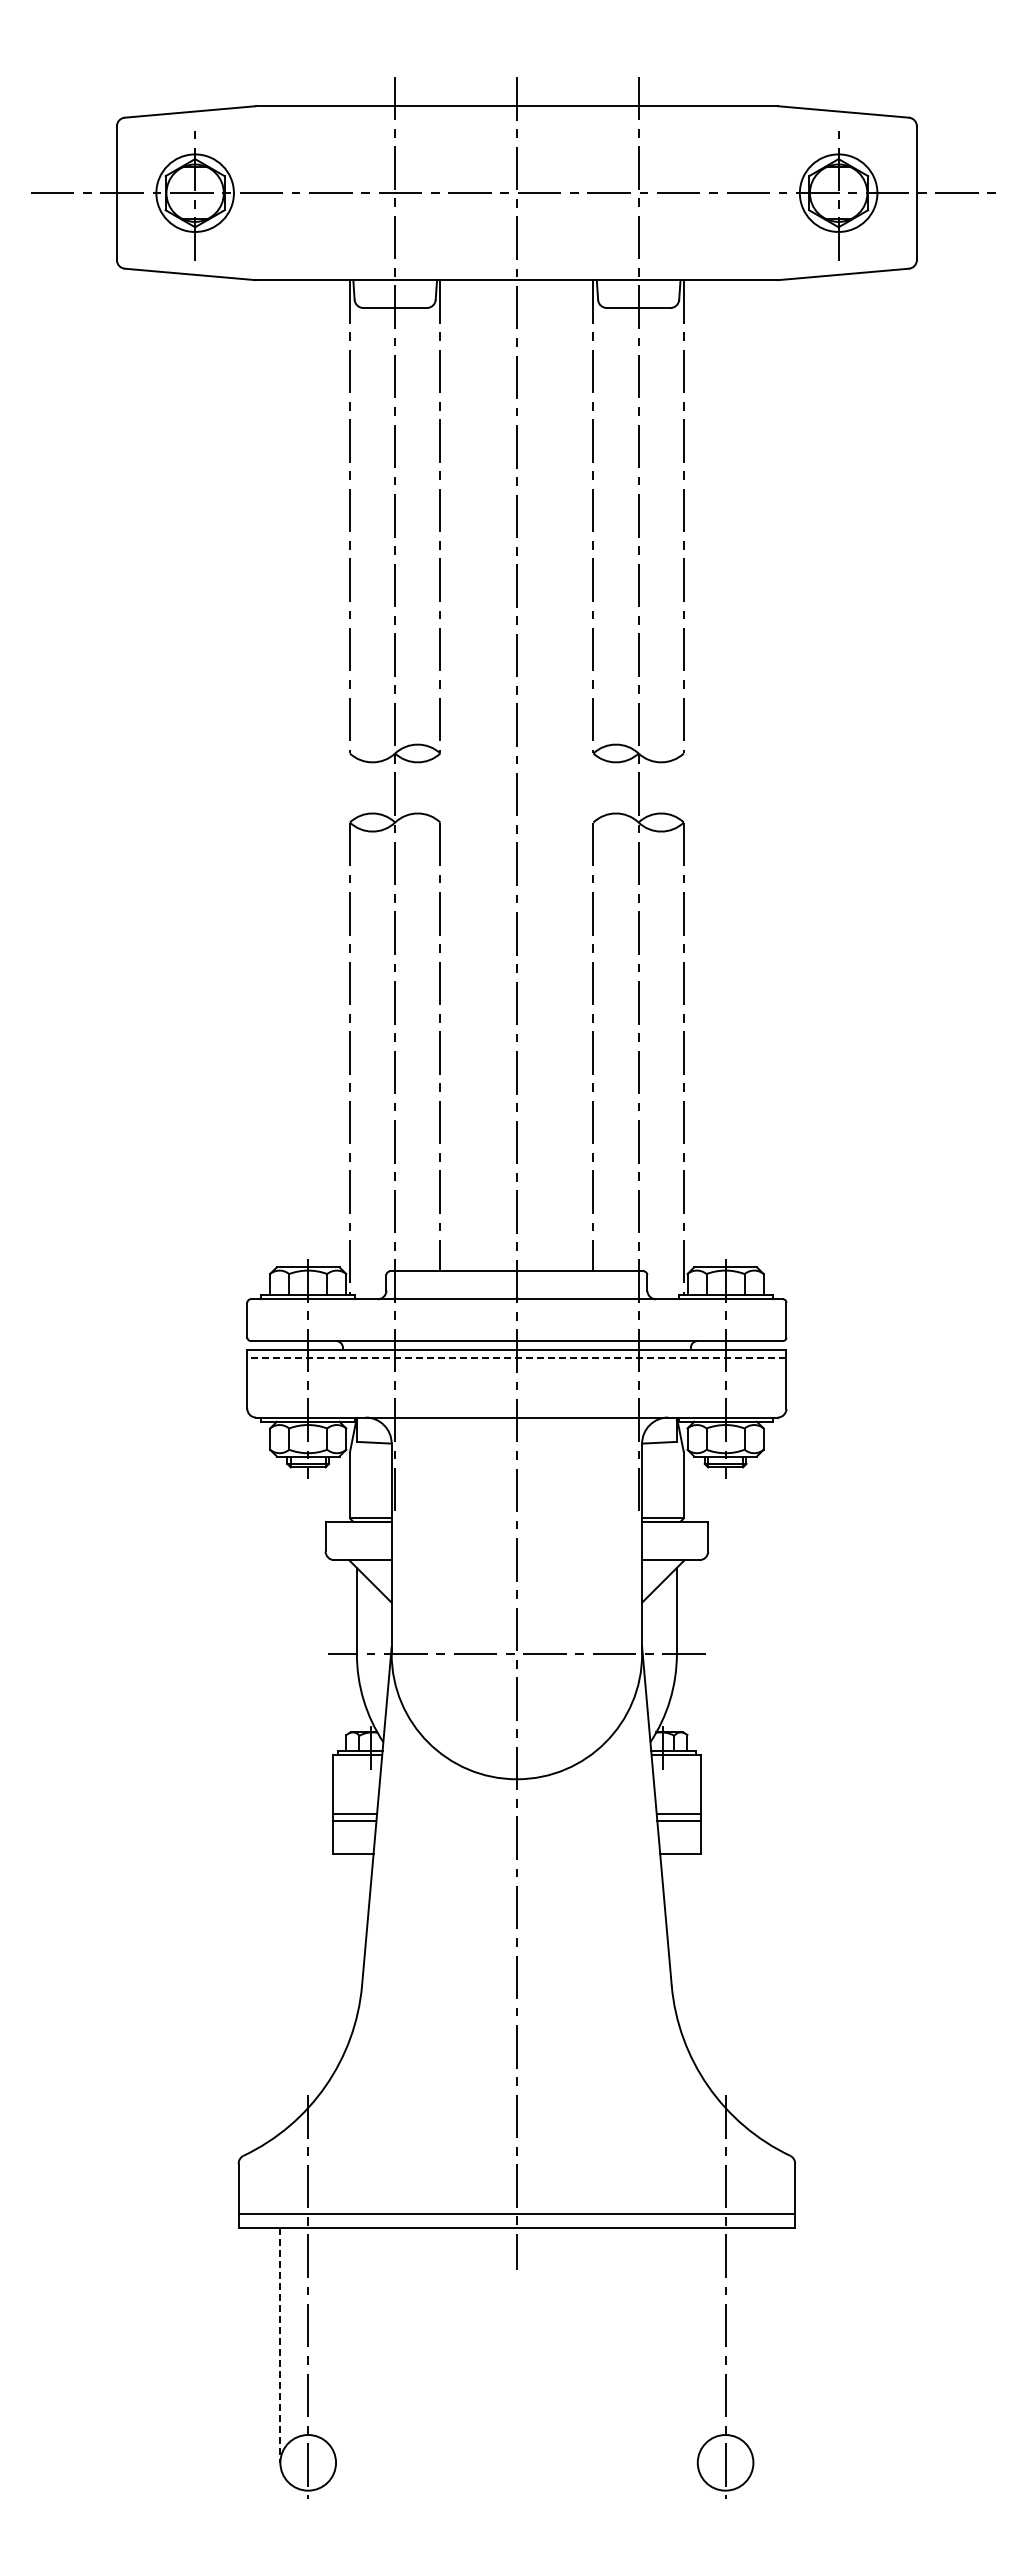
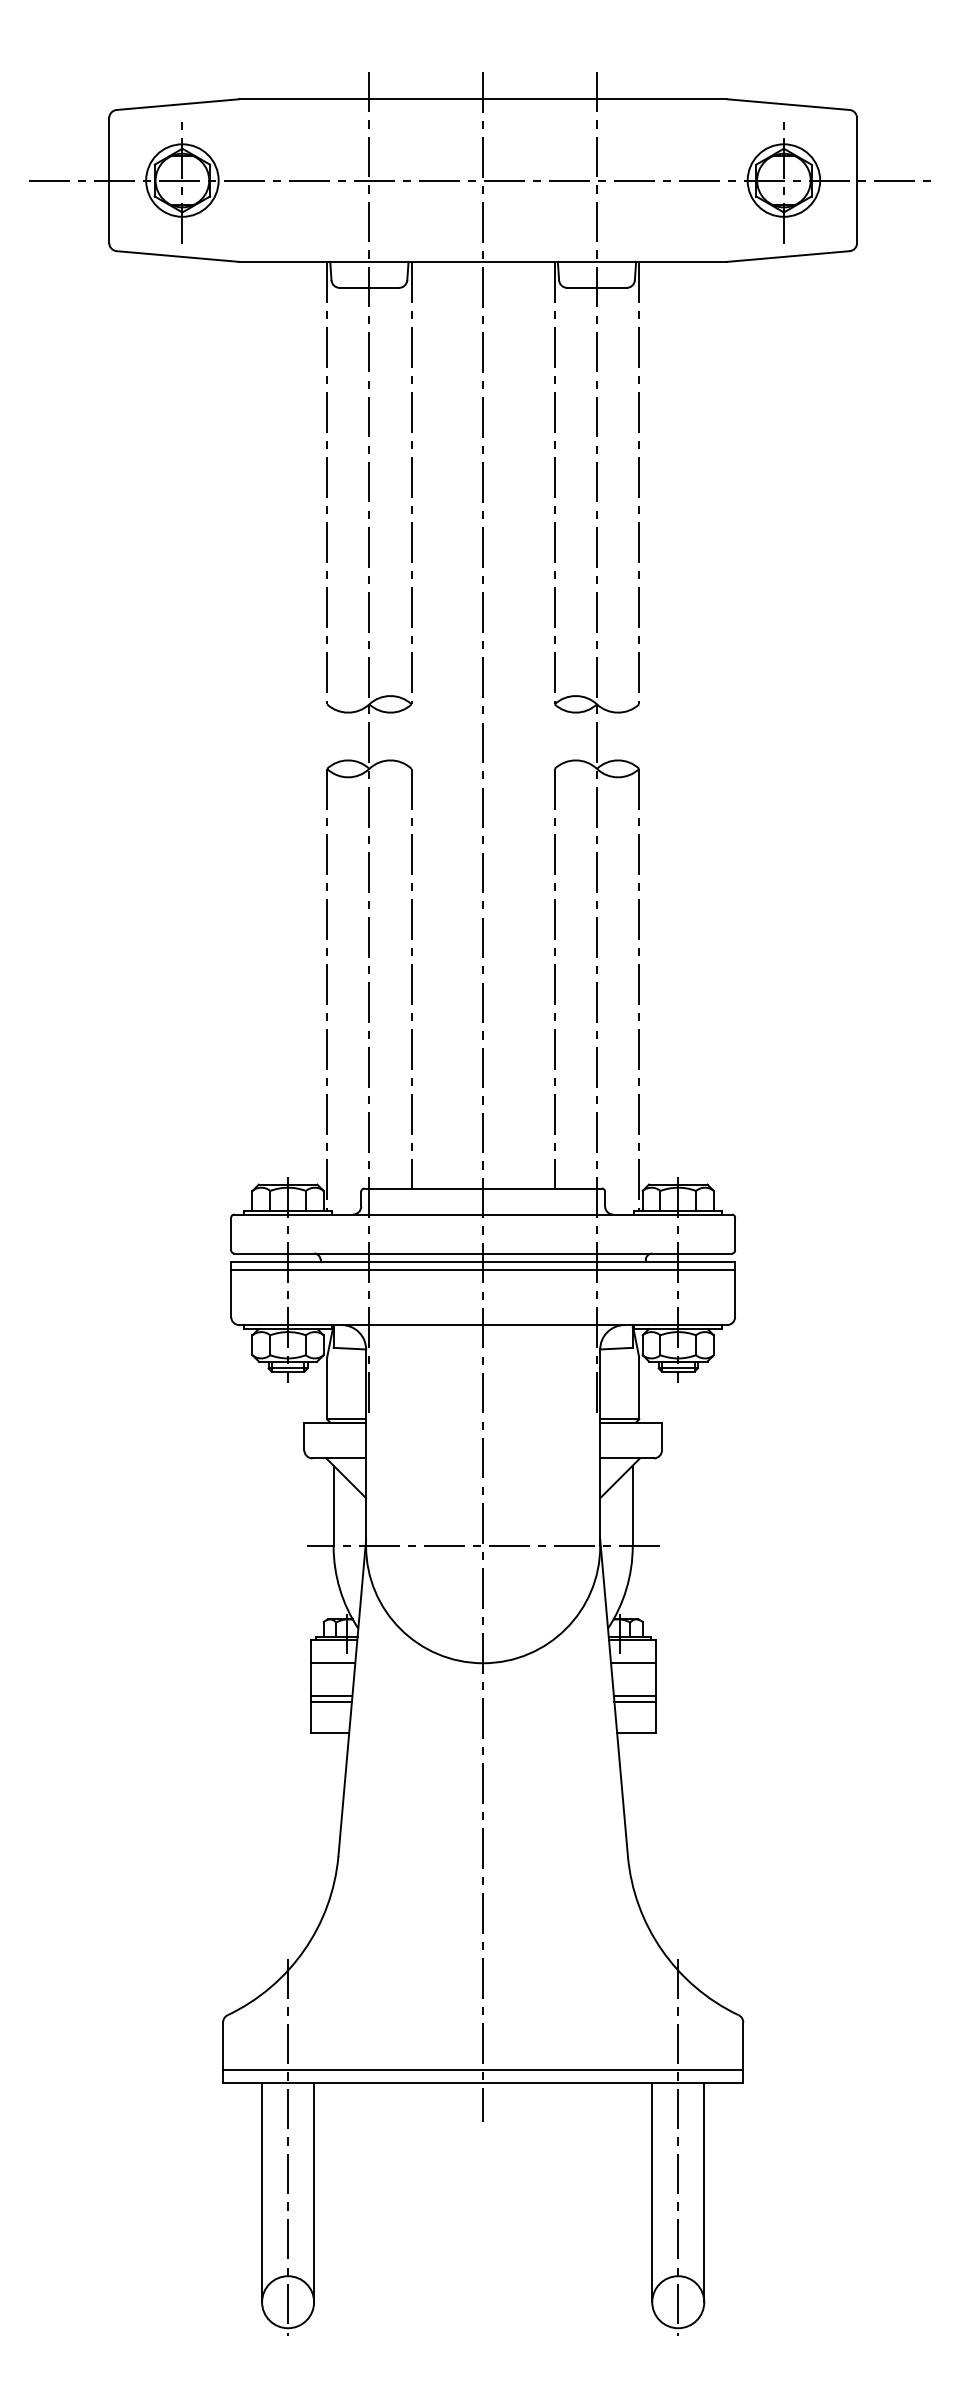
line: (516, 1358) -> (482, 1269), dashed -> solid
line: (356, 1779) -> (333, 1663), added
line: (677, 1779) -> (633, 1663), added
line: (336, 2344) -> (314, 2191), added
line: (697, 2344) -> (652, 2191), added
line: (753, 2344) -> (704, 2191), added
line: (280, 2345) -> (262, 2192), dashed -> solid

